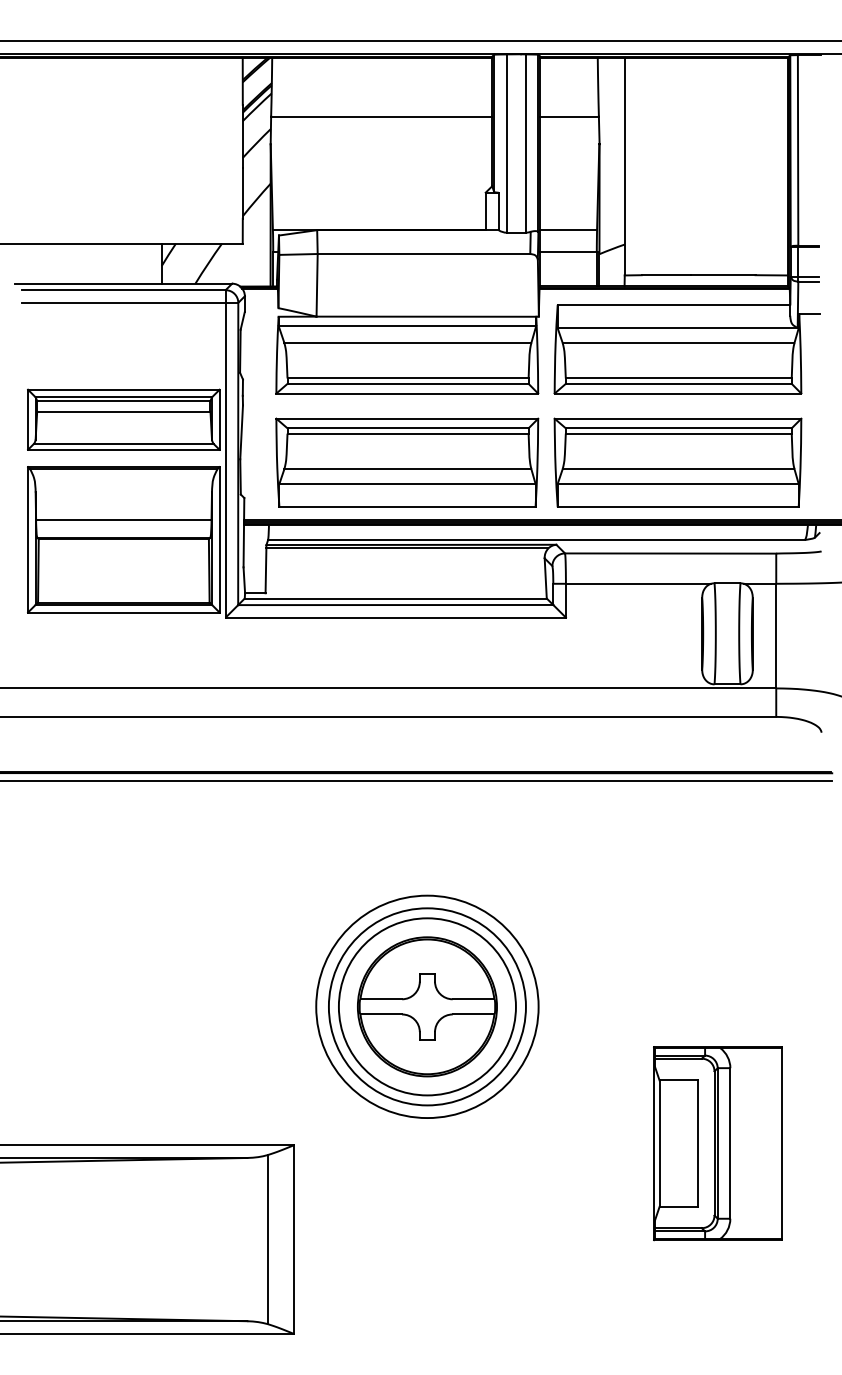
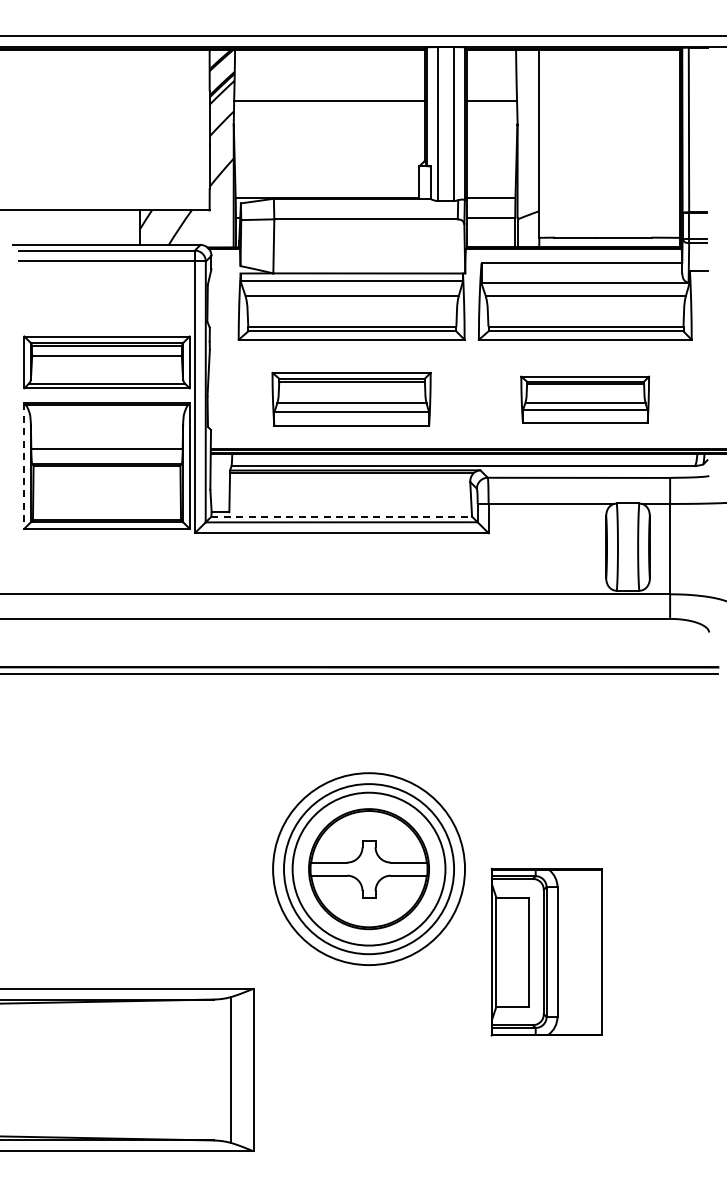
part: (407, 462) -> (351, 399), size x0.7
part: (677, 462) -> (584, 399), size x0.6
line: (28, 540) -> (24, 466), solid -> dashed
line: (396, 598) -> (342, 516), solid -> dashed
part: (717, 1142) -> (546, 951), moved

